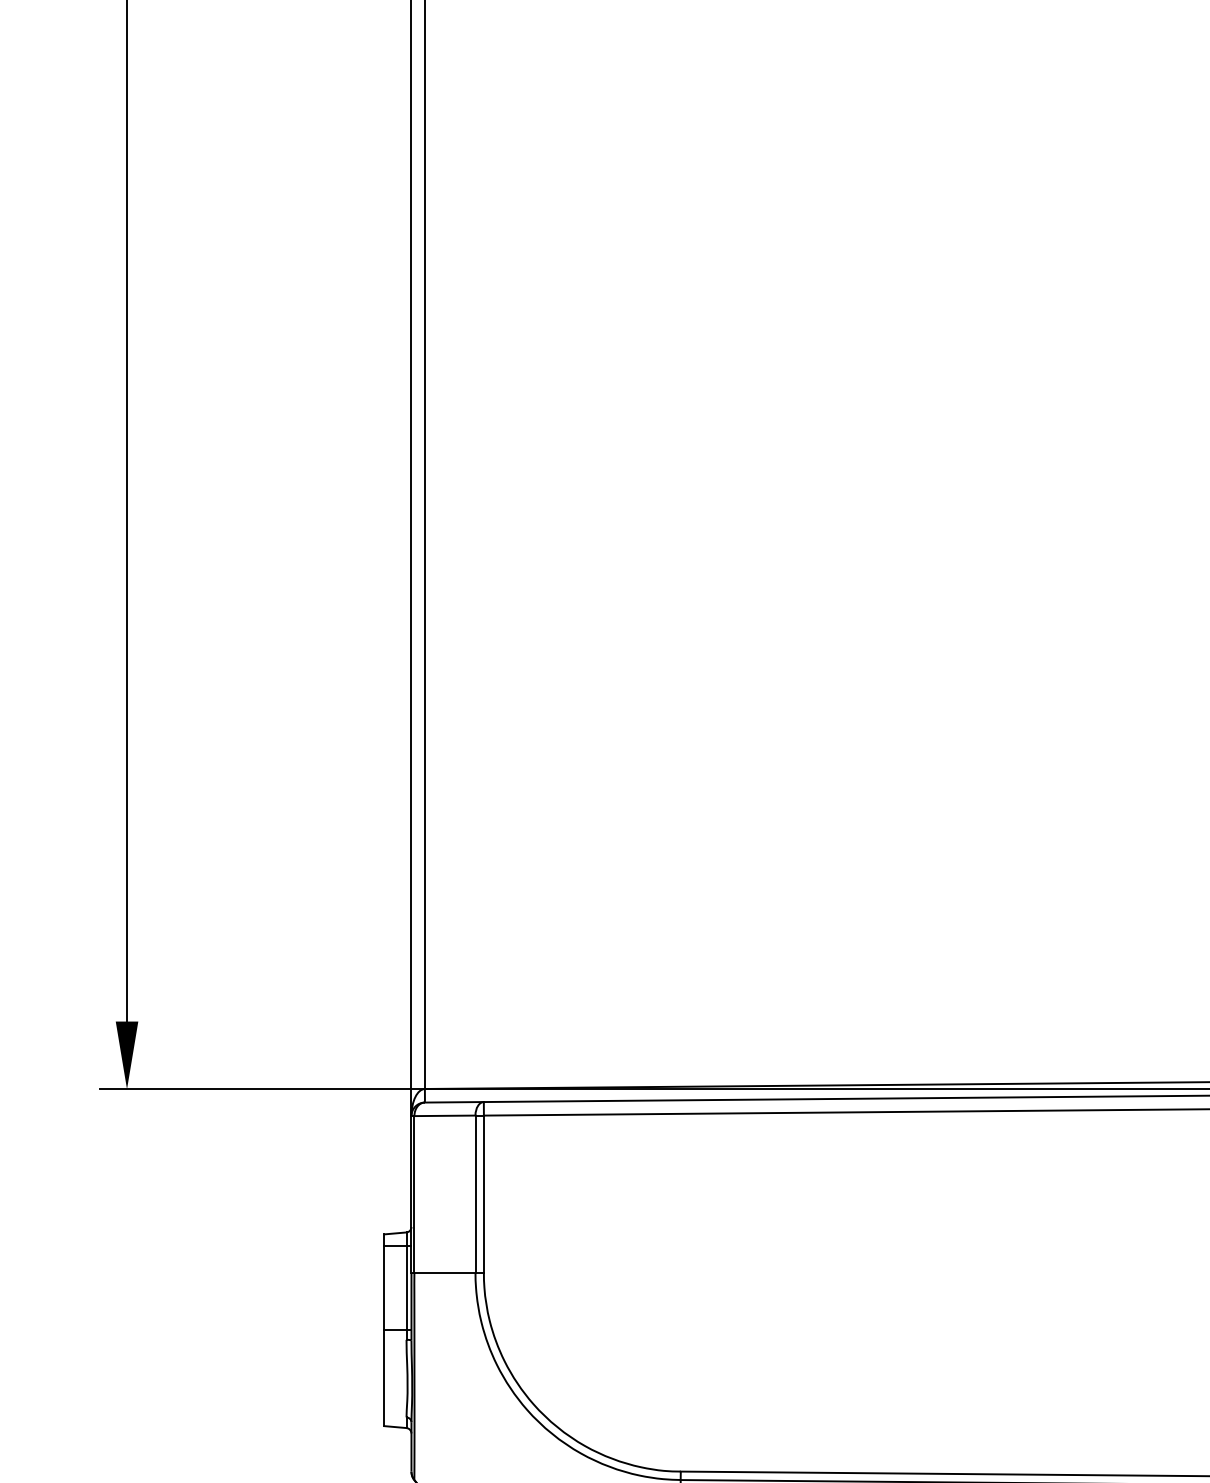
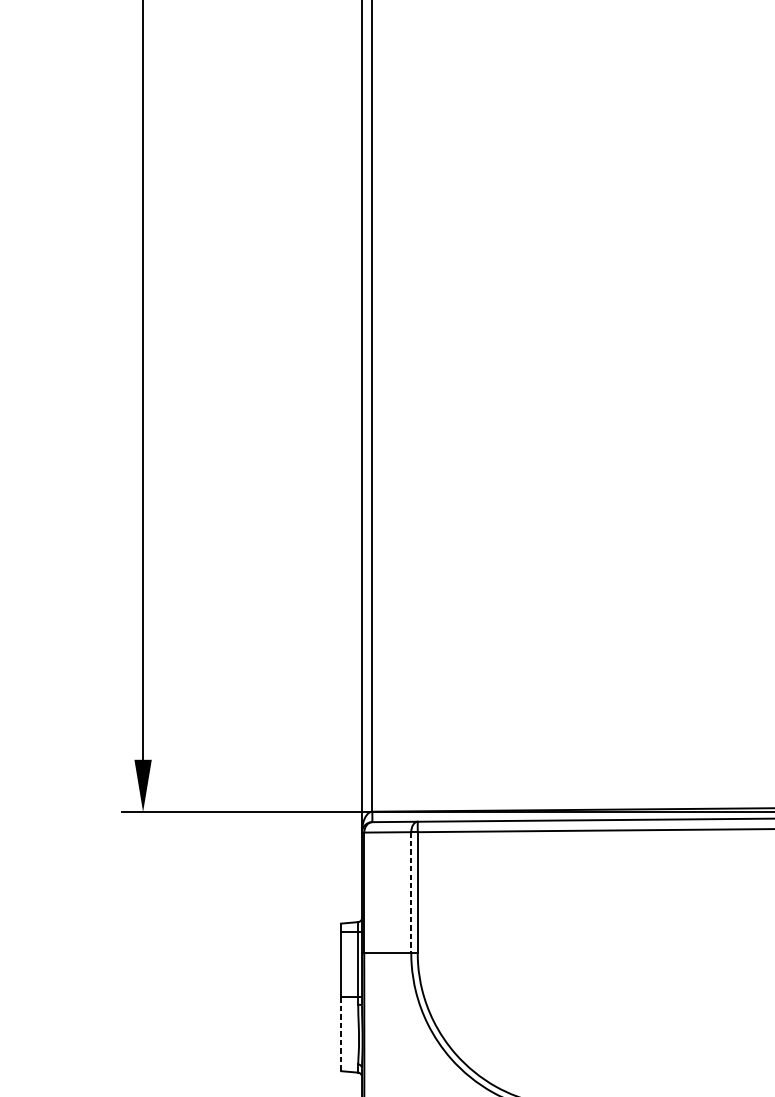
line: (475, 1194) -> (411, 892), solid -> dashed
line: (384, 1378) -> (341, 1034), solid -> dashed

